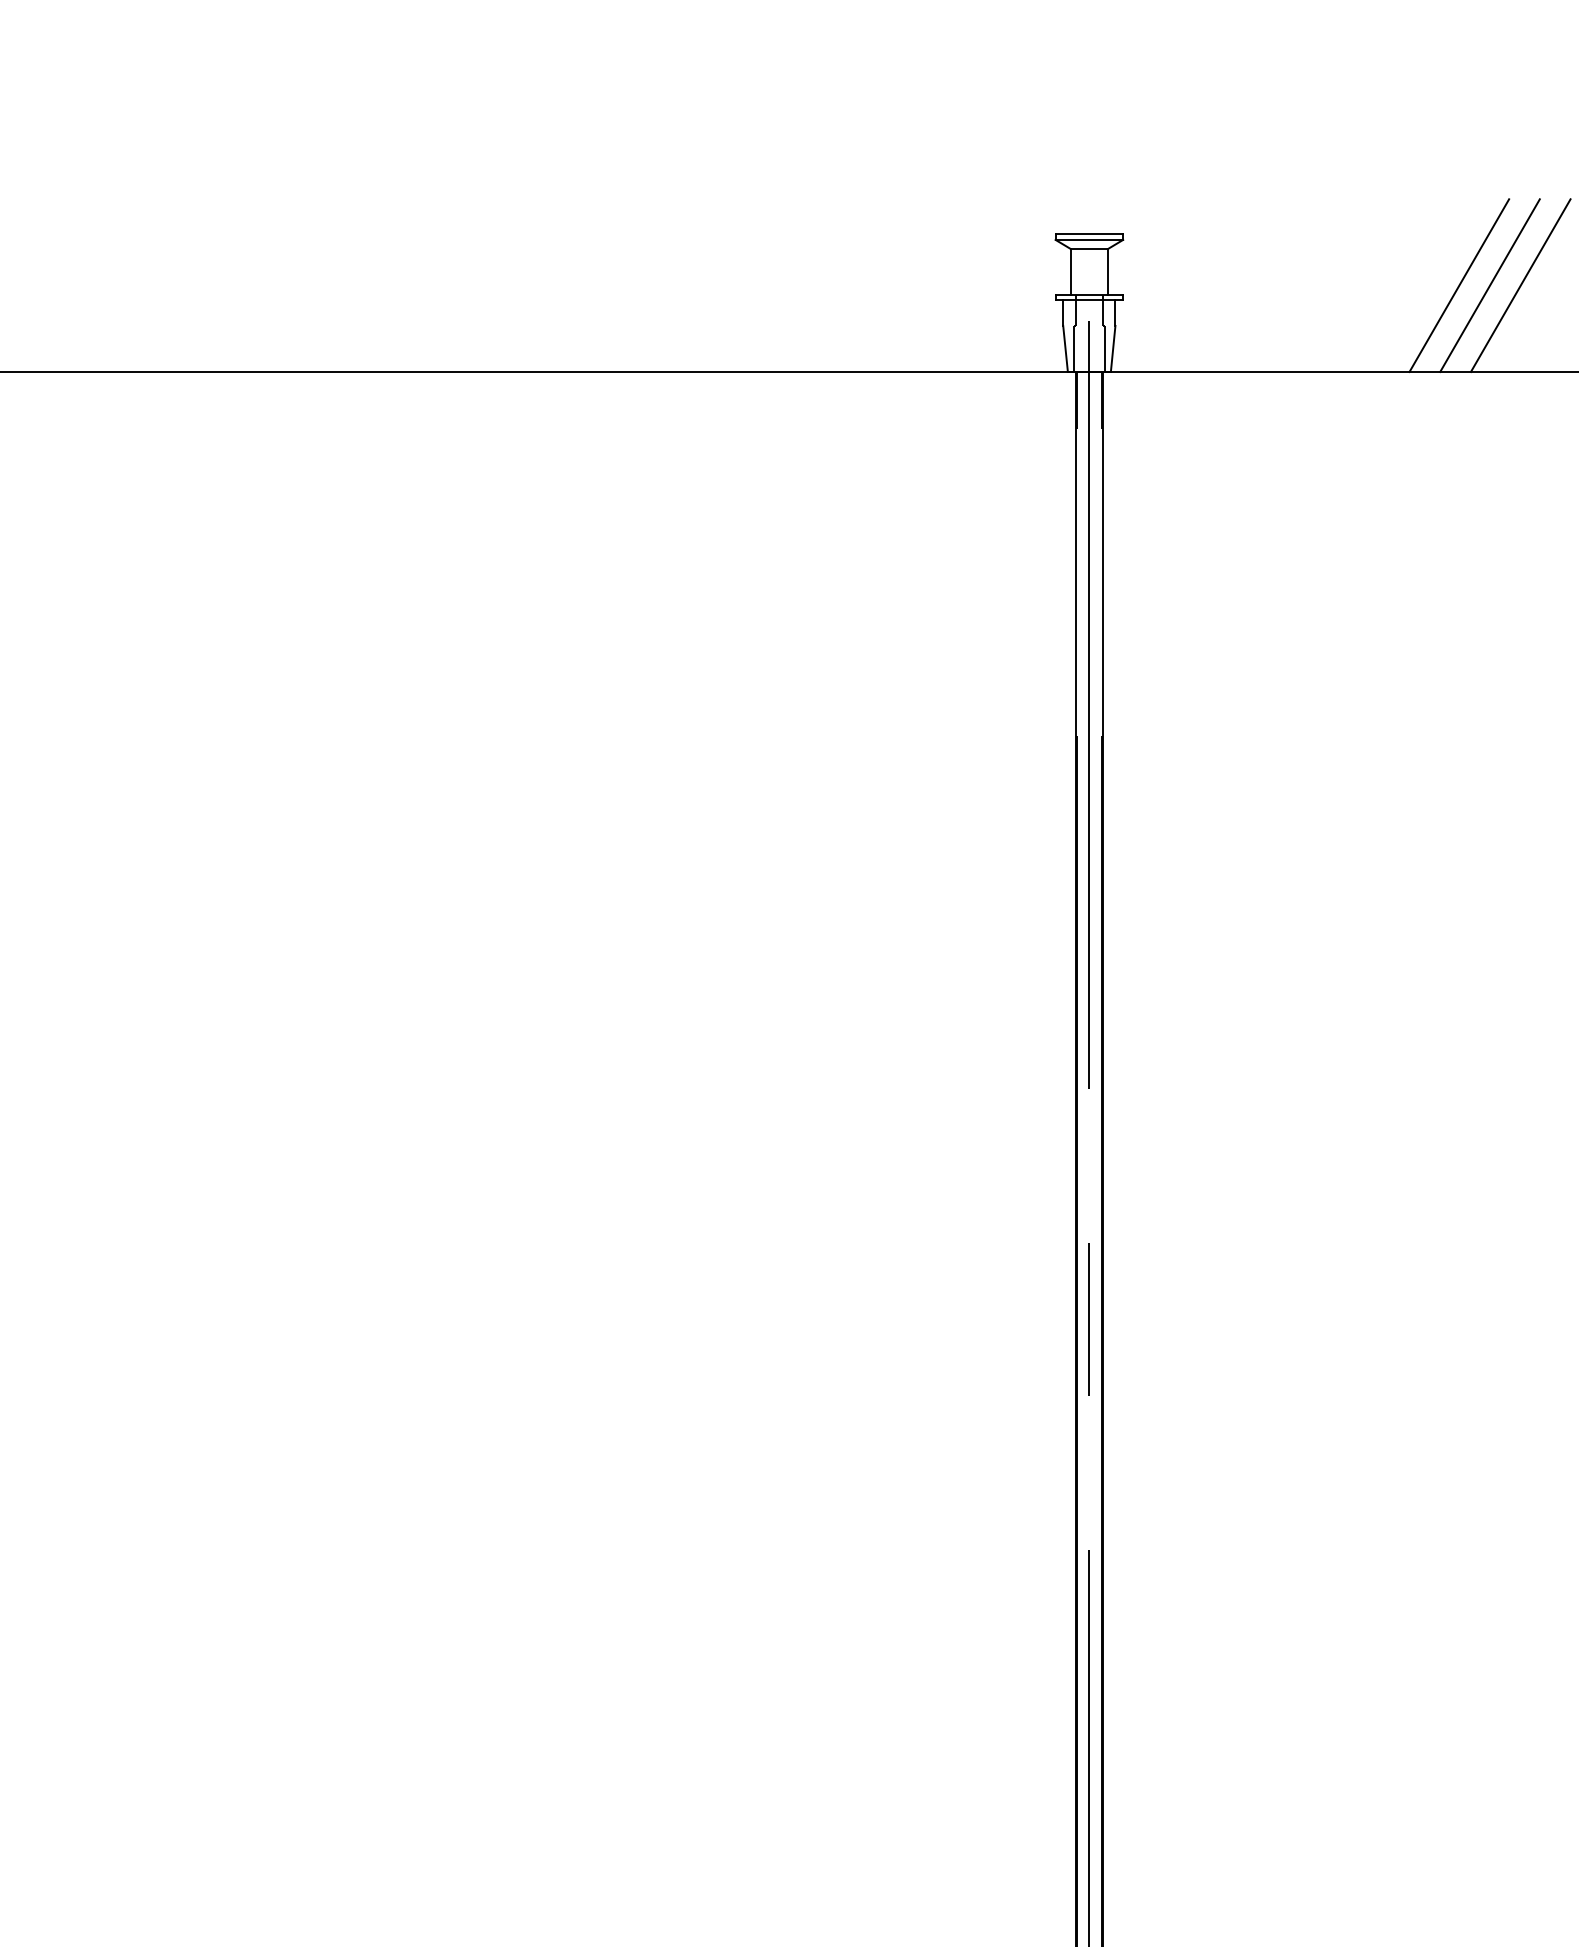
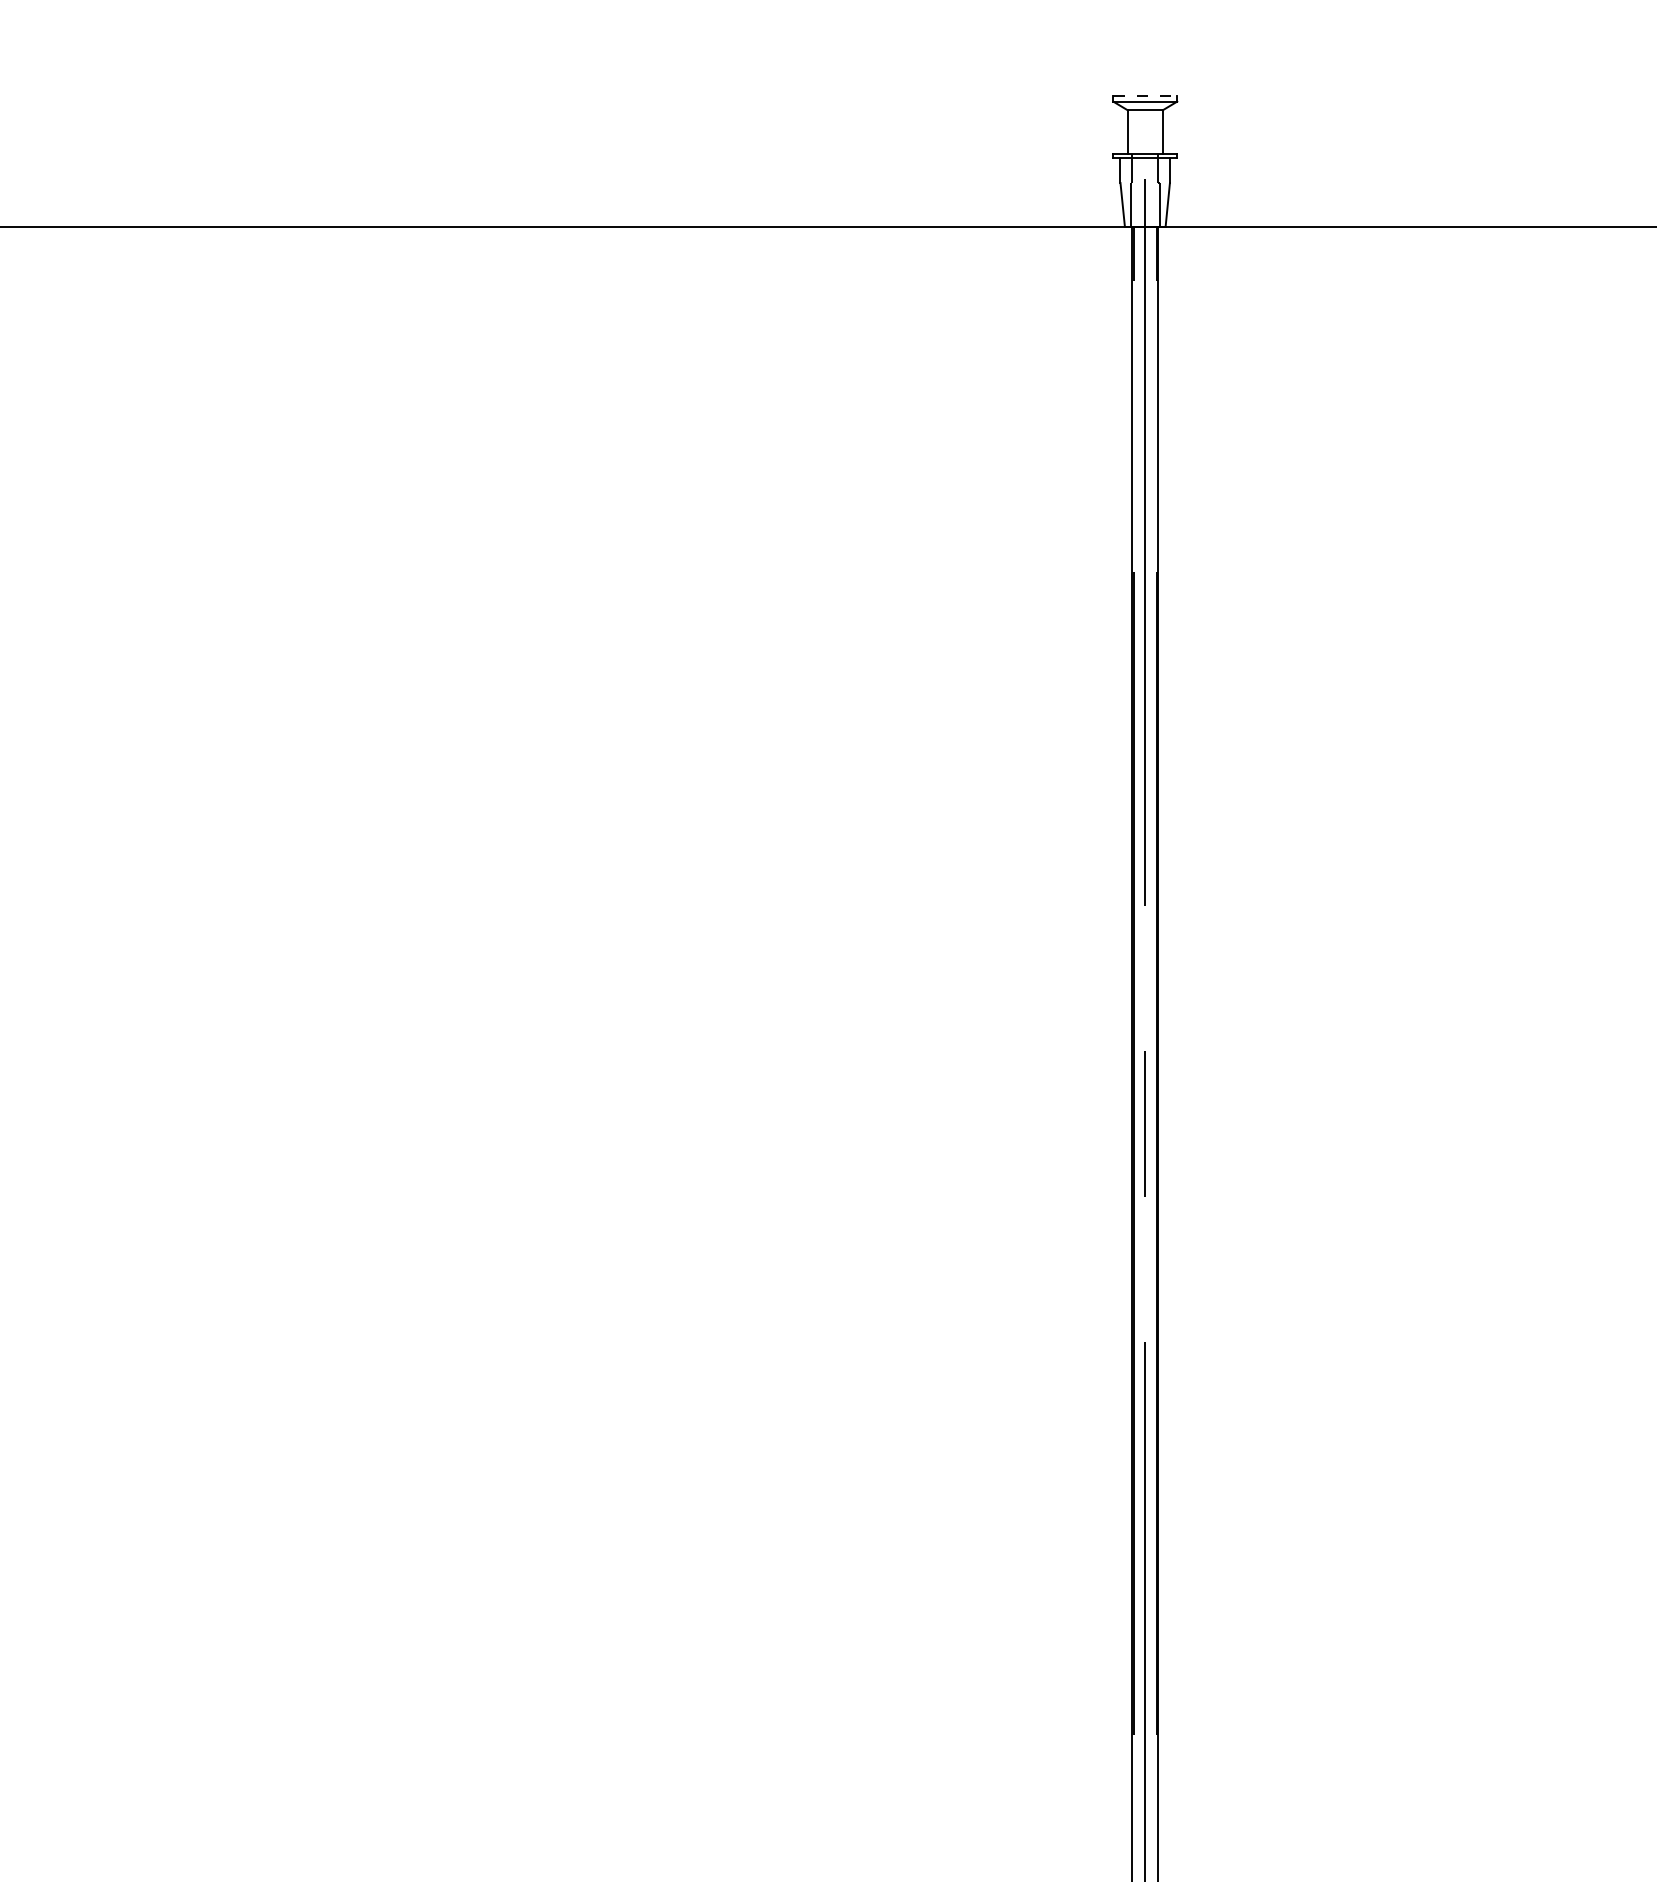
line: (1089, 233) -> (1145, 95), solid -> dashed
line: (1459, 285) -> (1495, 144), removed
line: (1489, 285) -> (1524, 144), removed
line: (1520, 285) -> (1553, 144), removed

